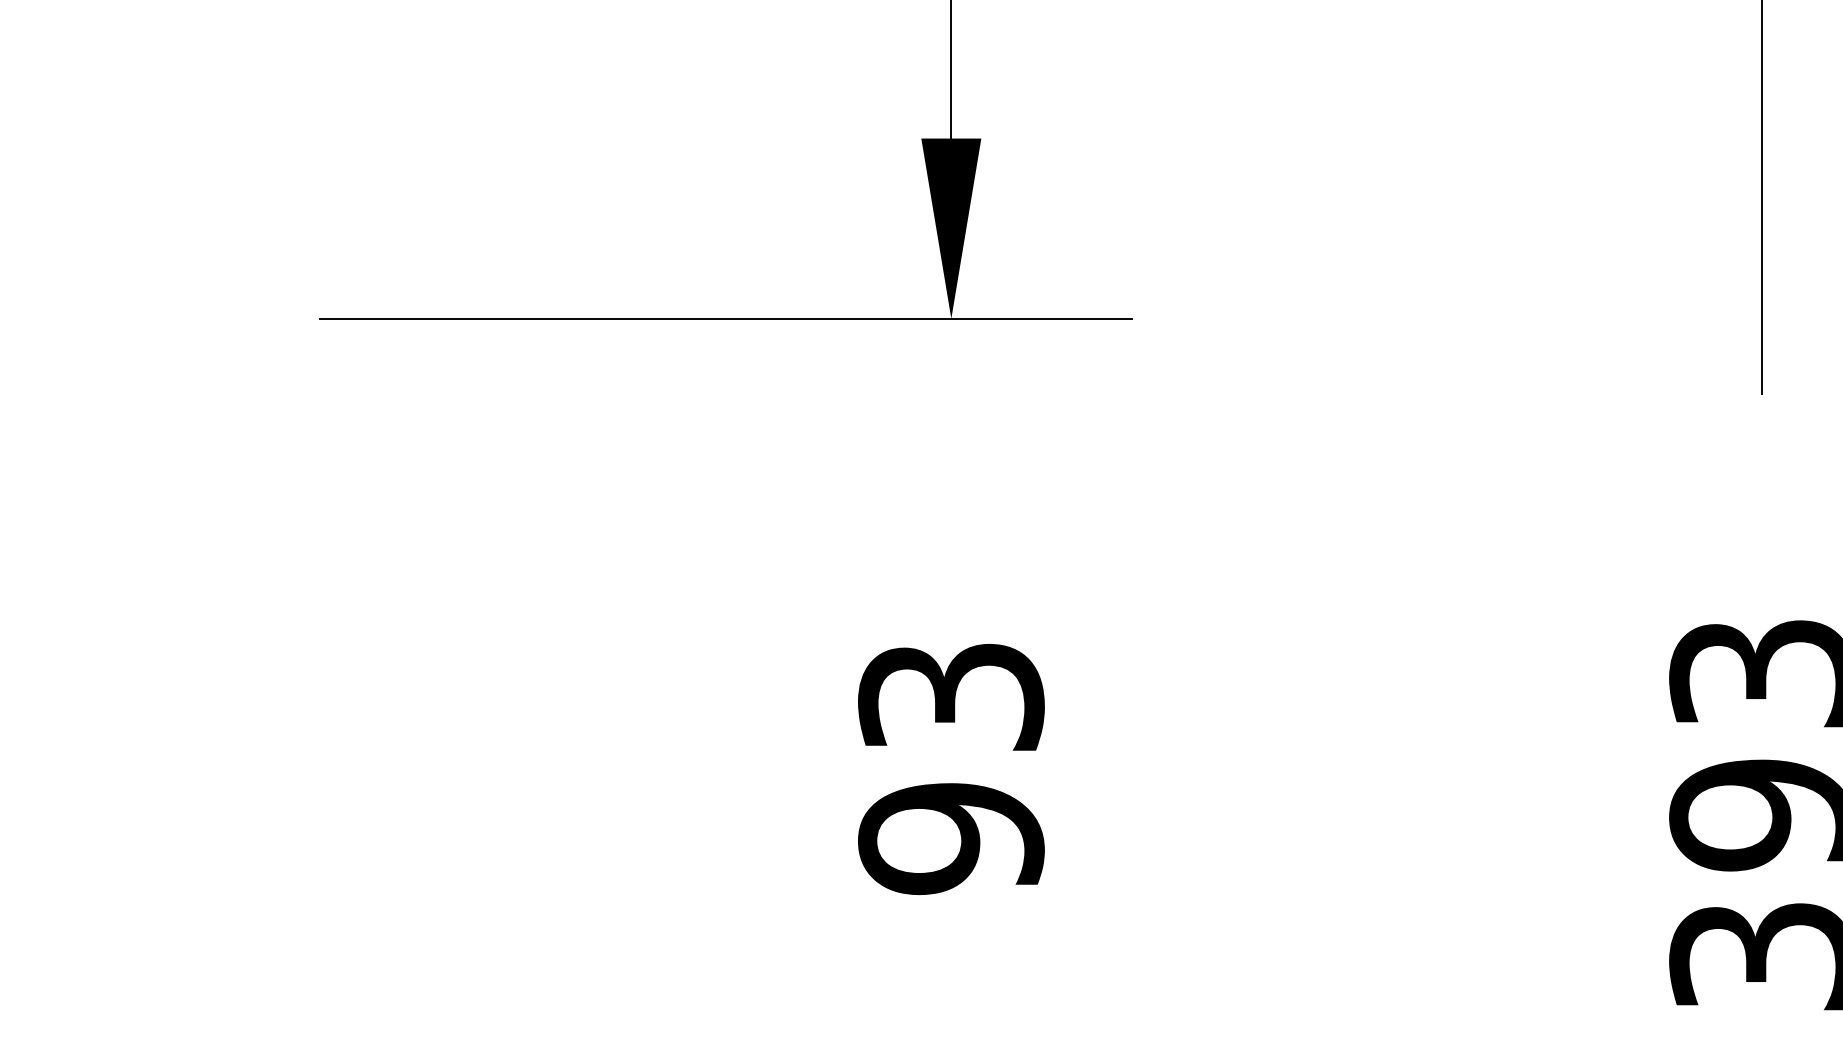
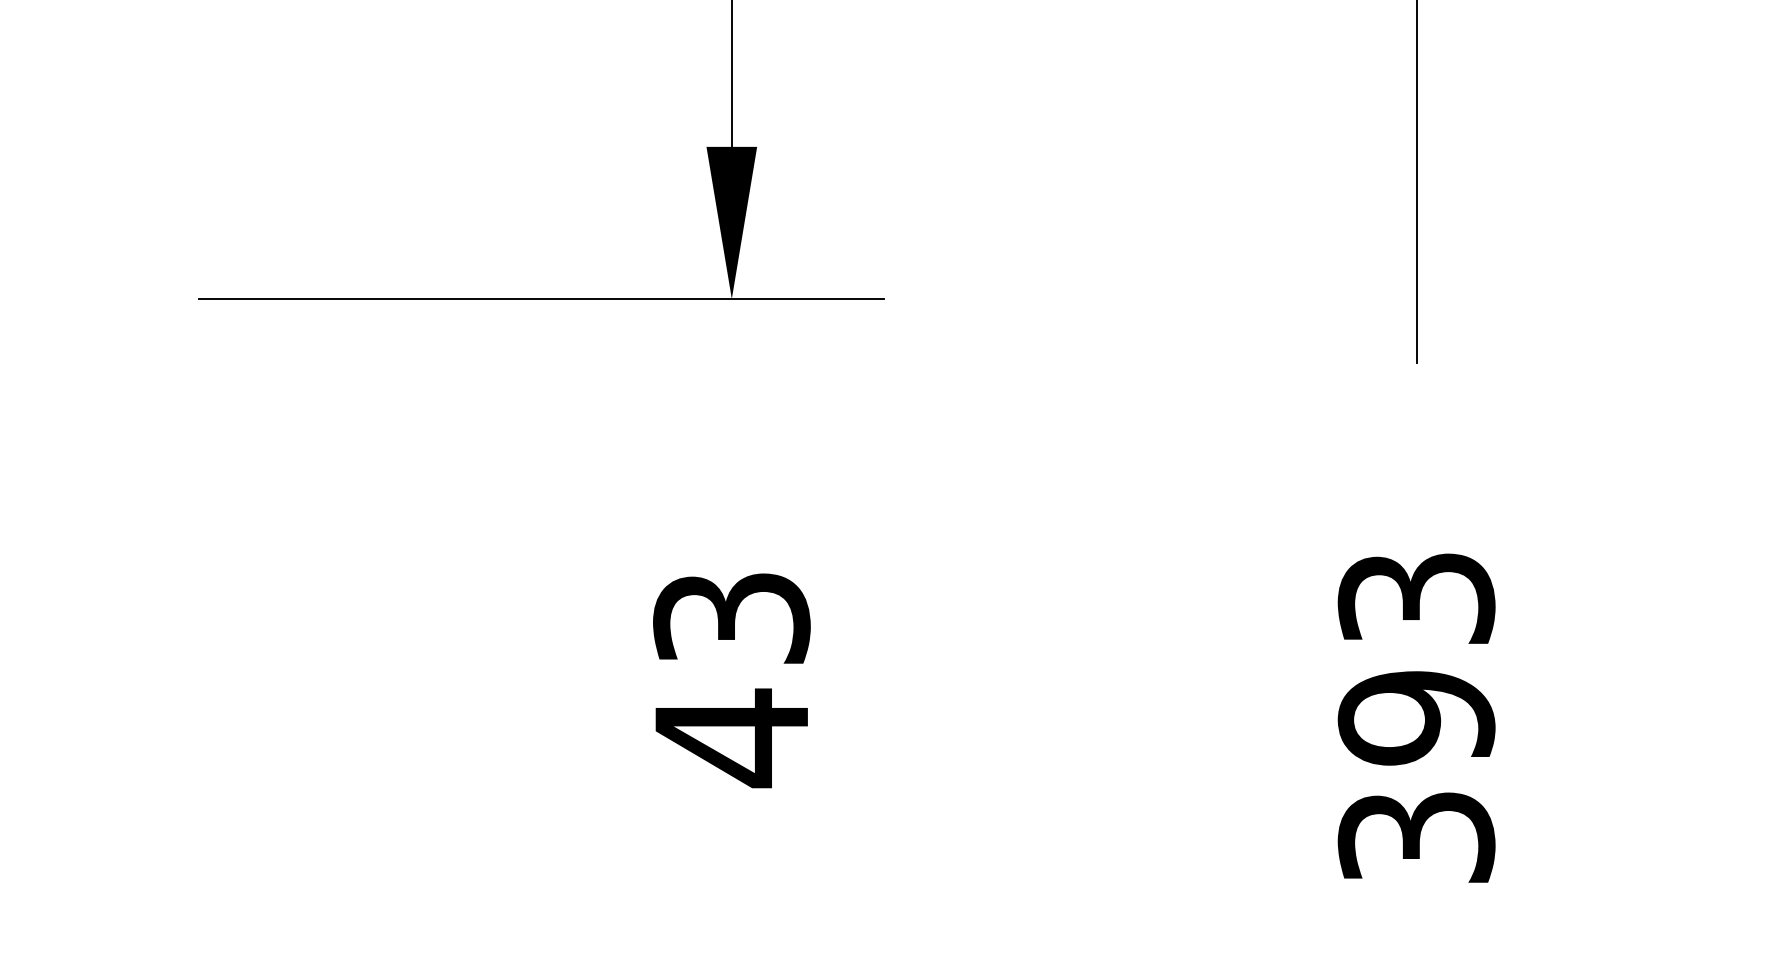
text: (950, 839) -> (731, 738), 93 -> 43

